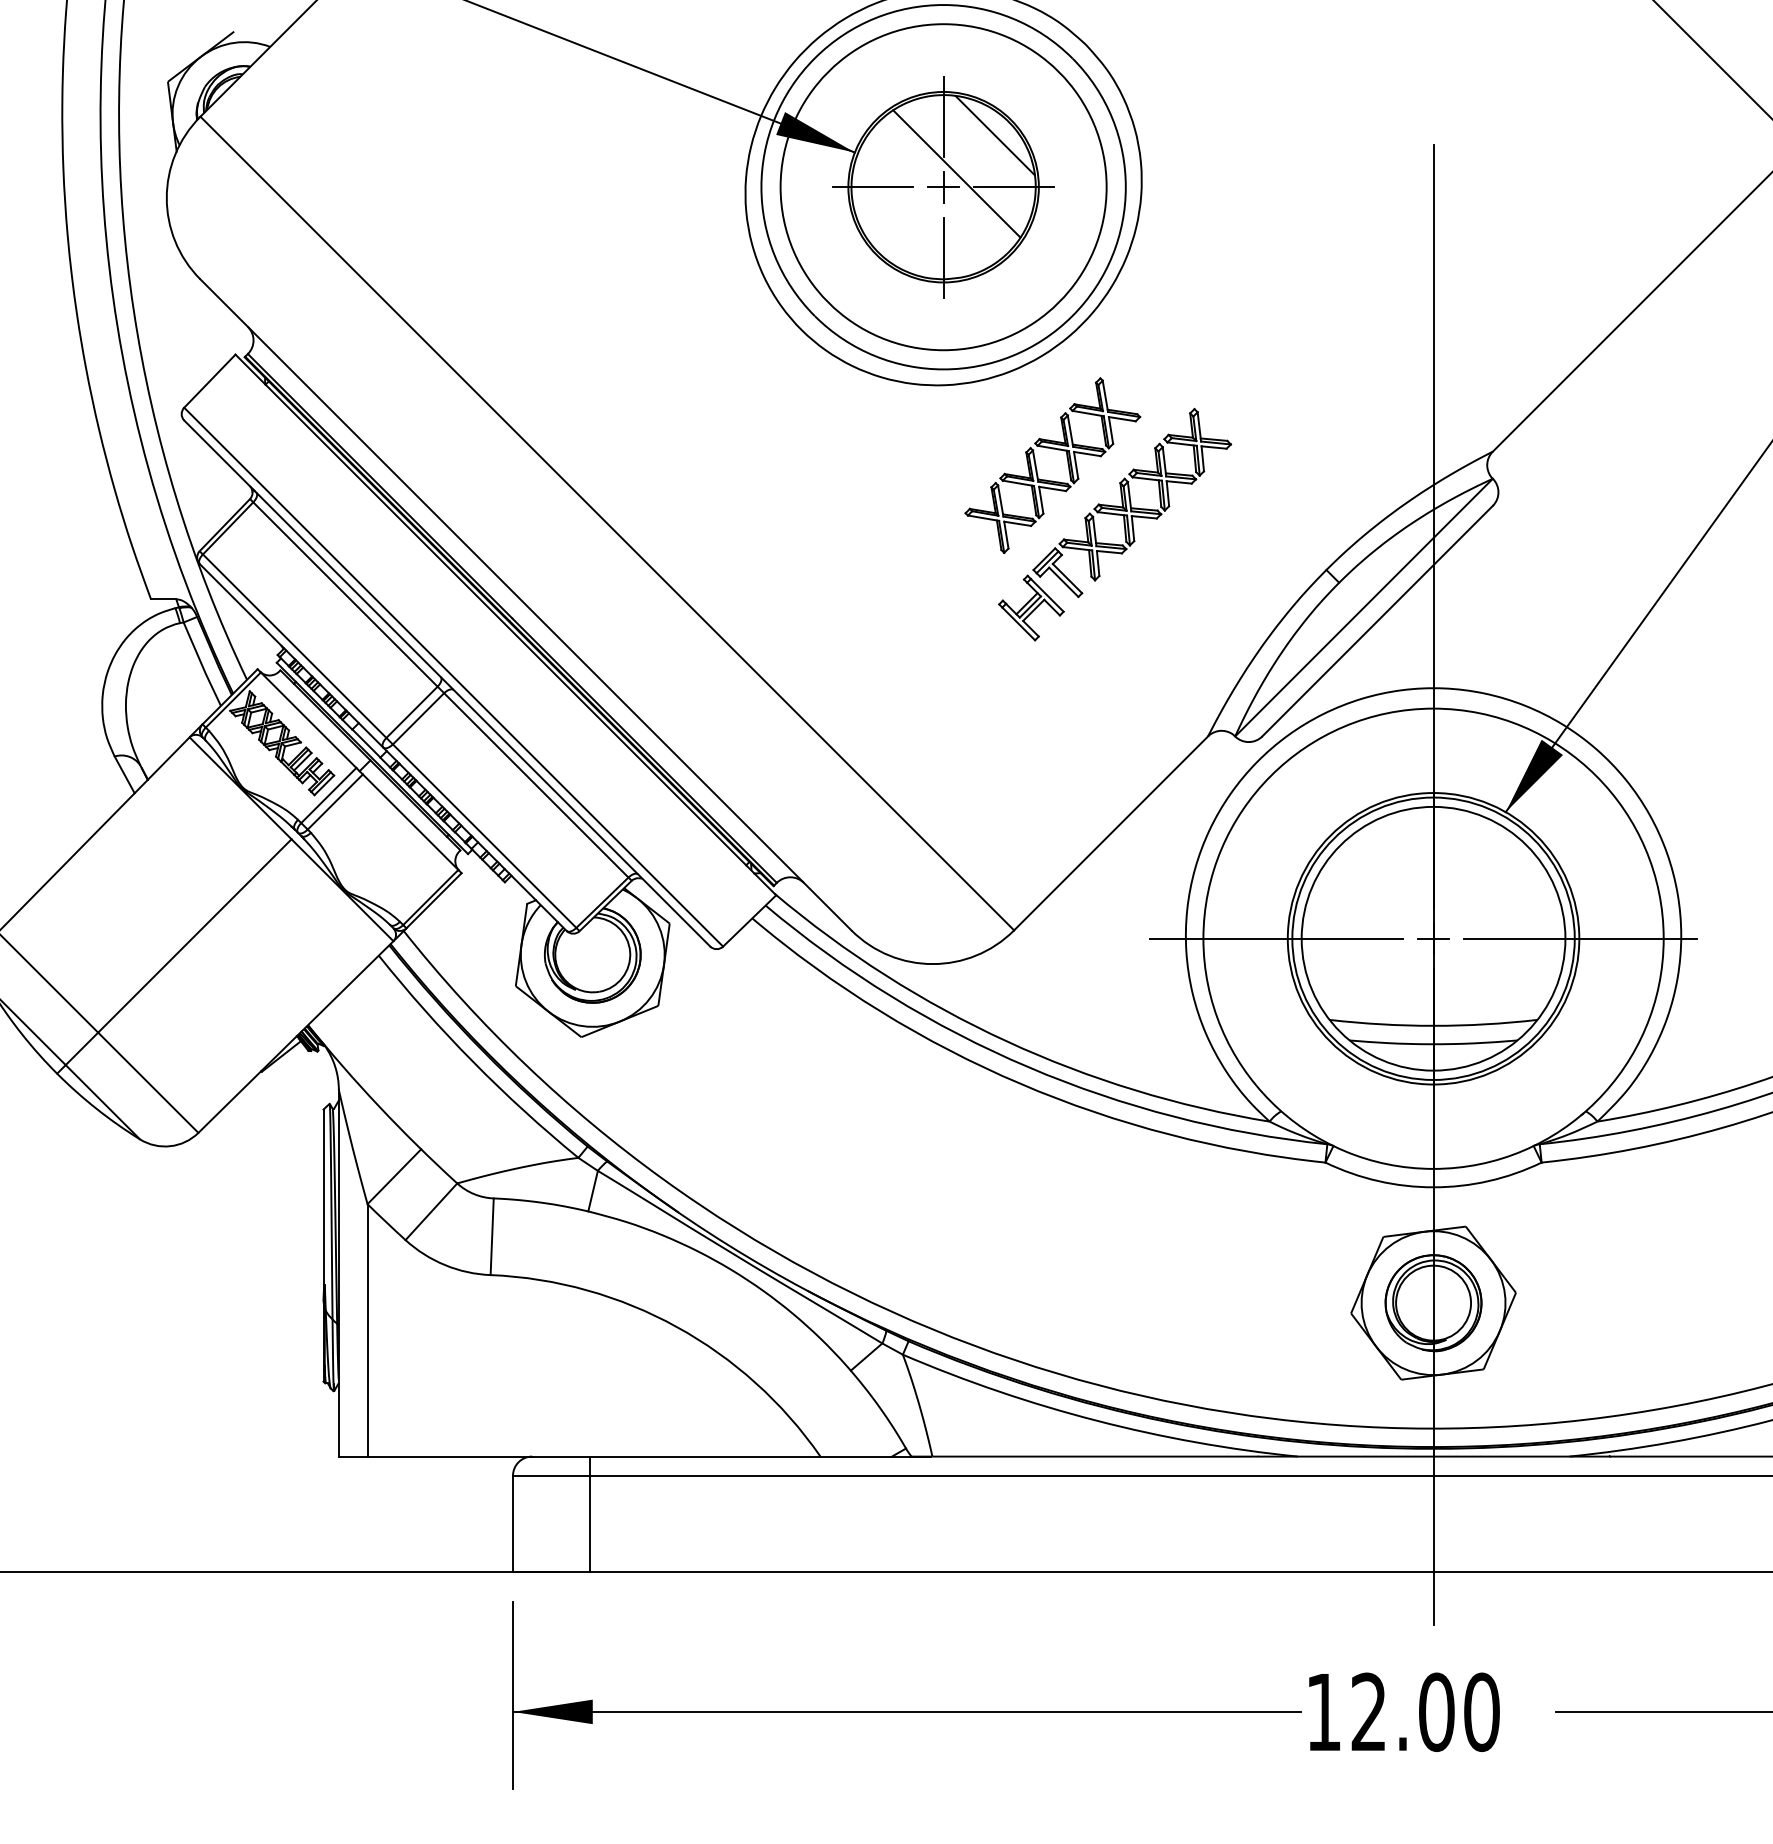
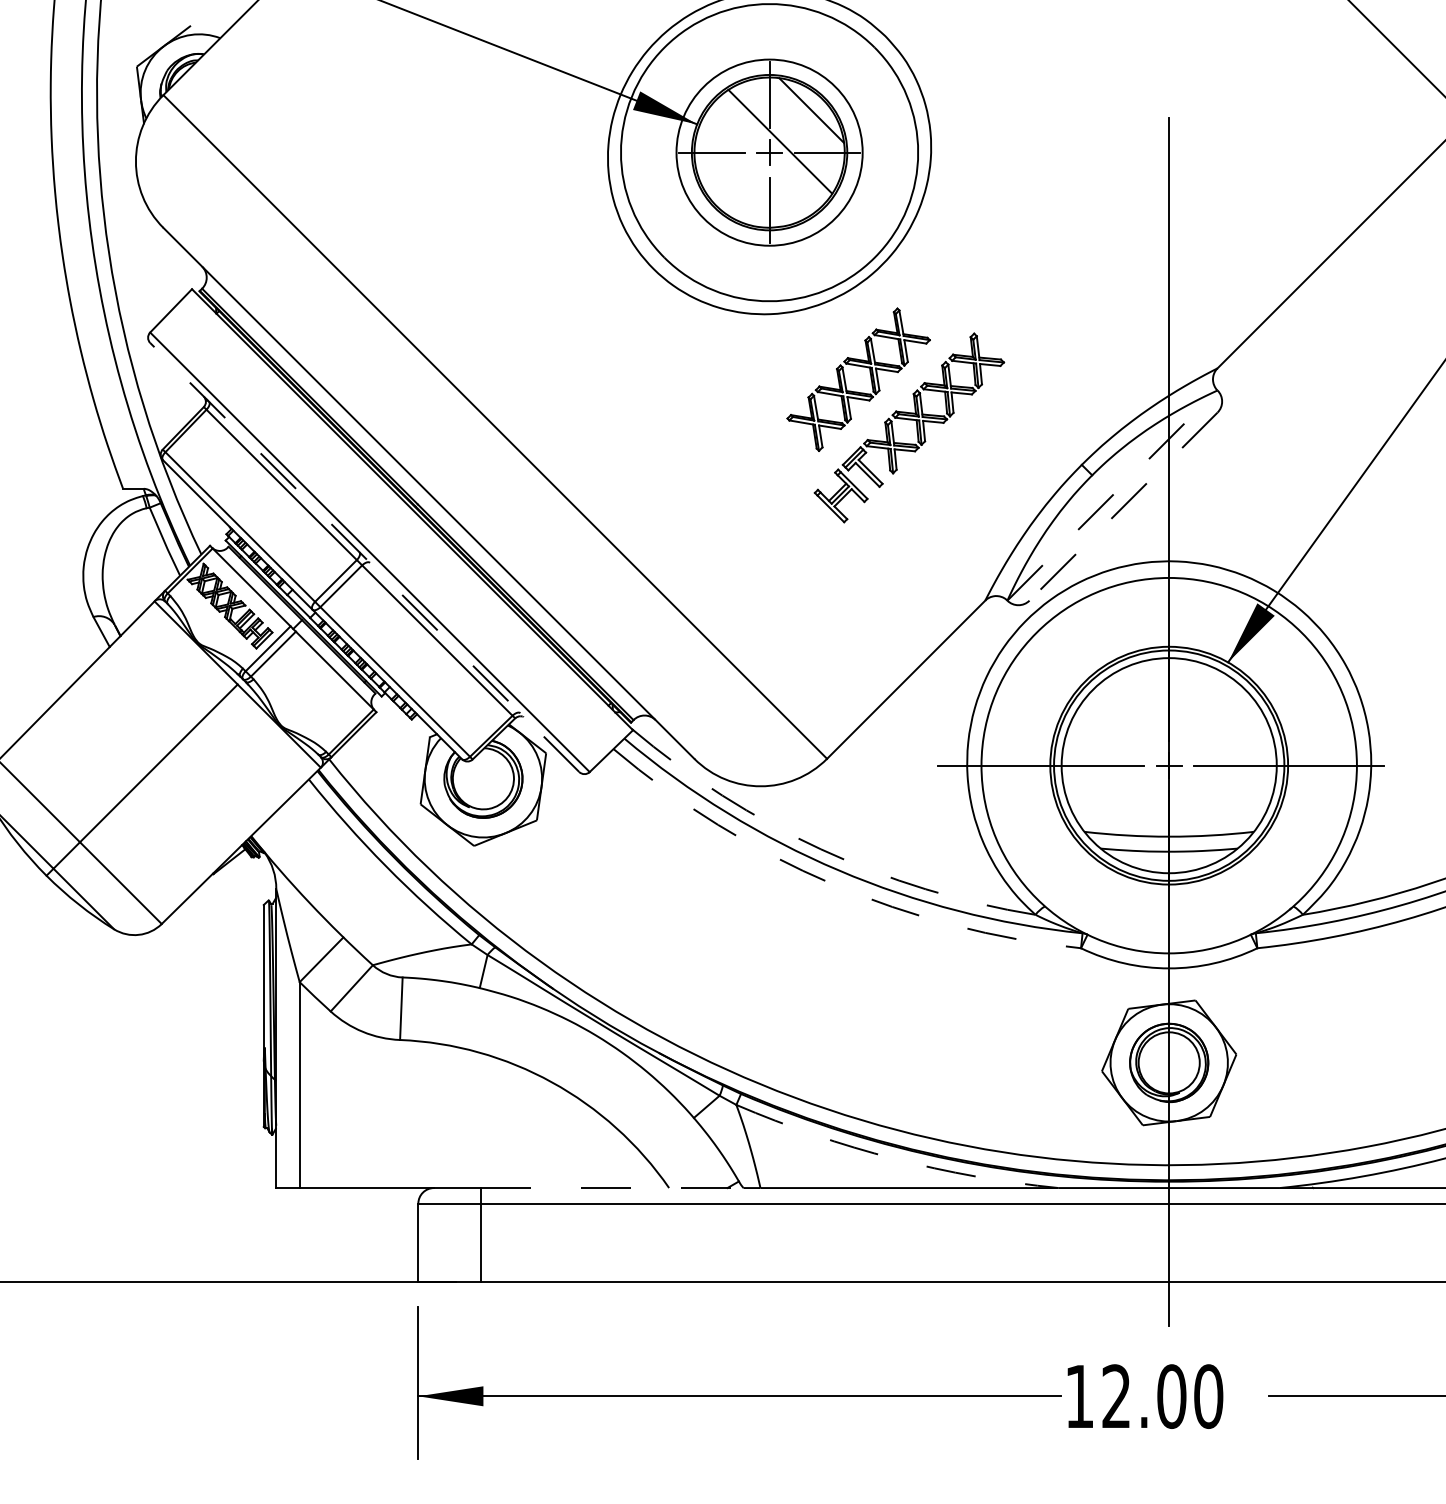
circle: (943, 187) -> (769, 152), size x0.7
line: (1364, 607) -> (1112, 495), solid -> dashed
line: (1377, 621) -> (1123, 506), solid -> dashed
line: (446, 683) -> (364, 557), solid -> dashed
arc: (1006, 1041) -> (820, 849), solid -> dashed
arc: (1020, 1083) -> (832, 883), solid -> dashed
arc: (1096, 1420) -> (894, 1158), solid -> dashed
line: (760, 1457) -> (620, 1188), solid -> dashed

